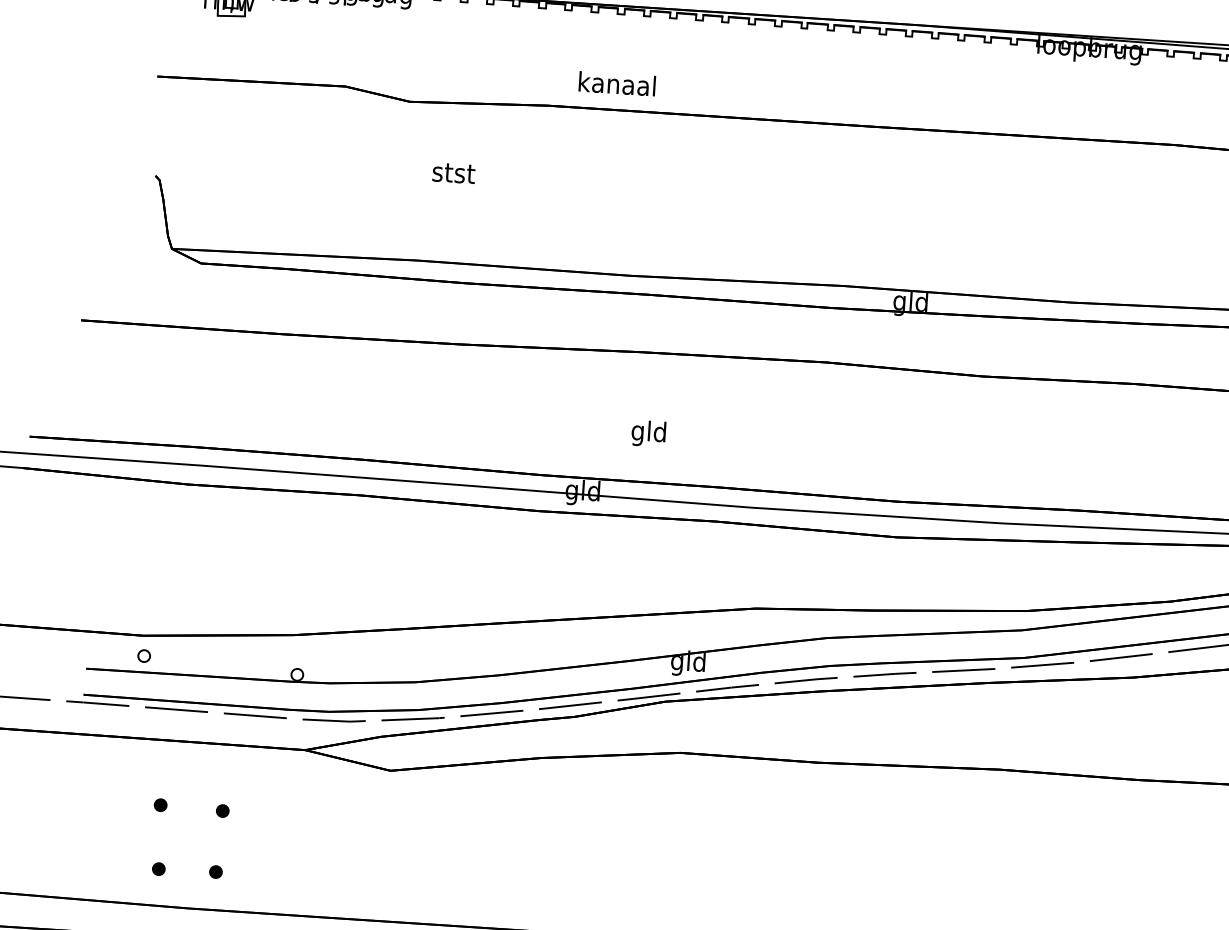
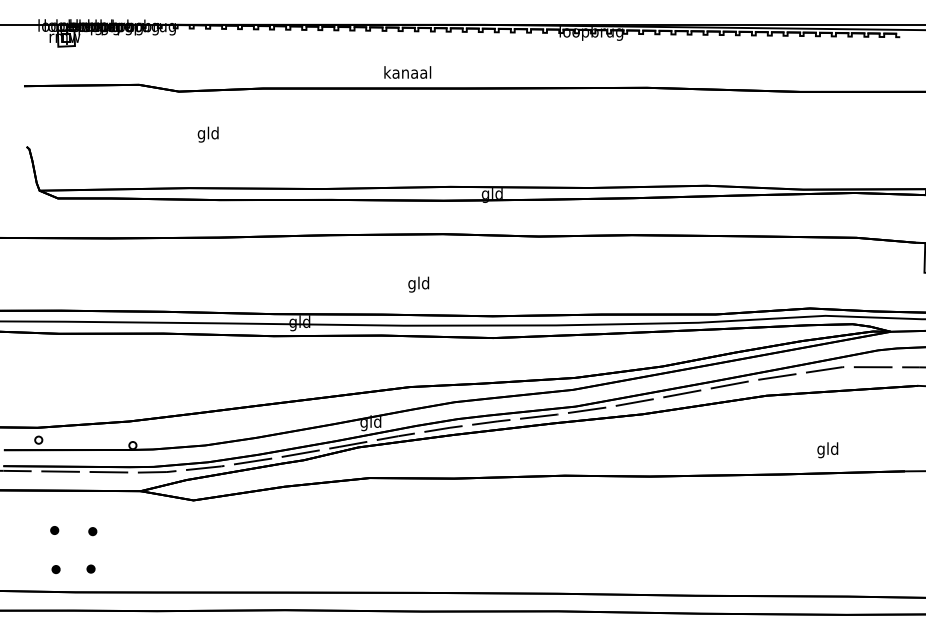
text: (616, 83) -> (407, 72), moved
text: (453, 174) -> (208, 134), stst -> gld
text: (648, 433) -> (418, 284), moved

